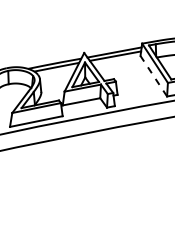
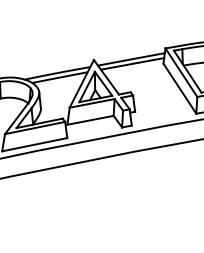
line: (153, 75) -> (179, 87), dashed -> solid

